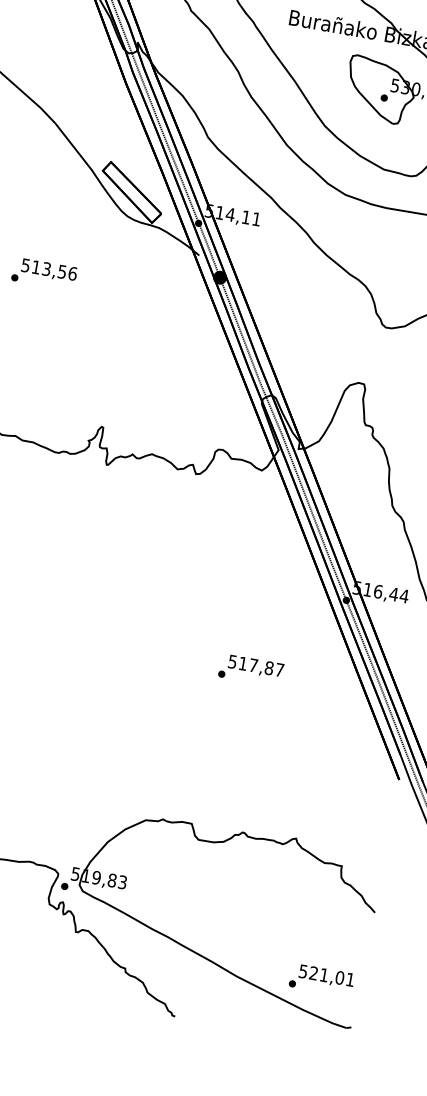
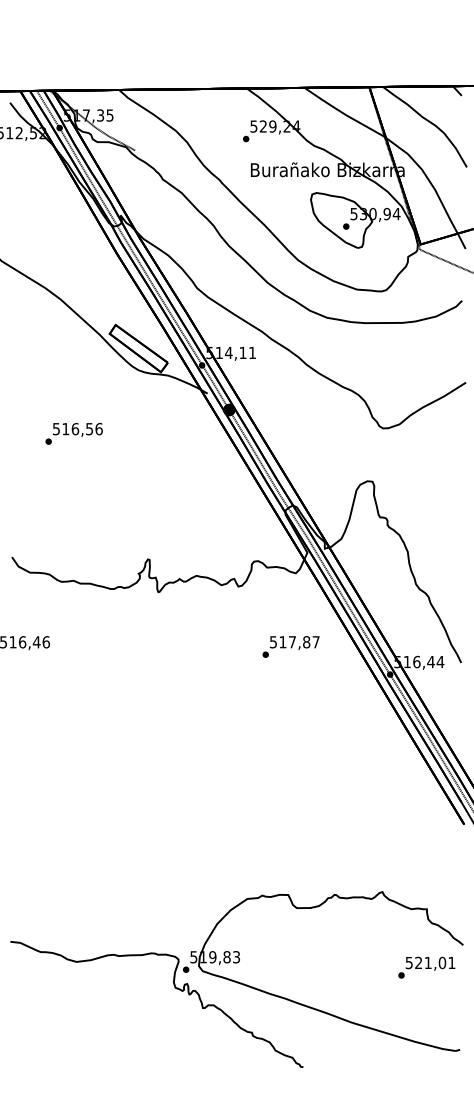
text: (46, 269) -> (75, 429), 513,56 -> 516,56
text: (250, 669) -> (290, 646), moved
text: (321, 979) -> (426, 967), moved

